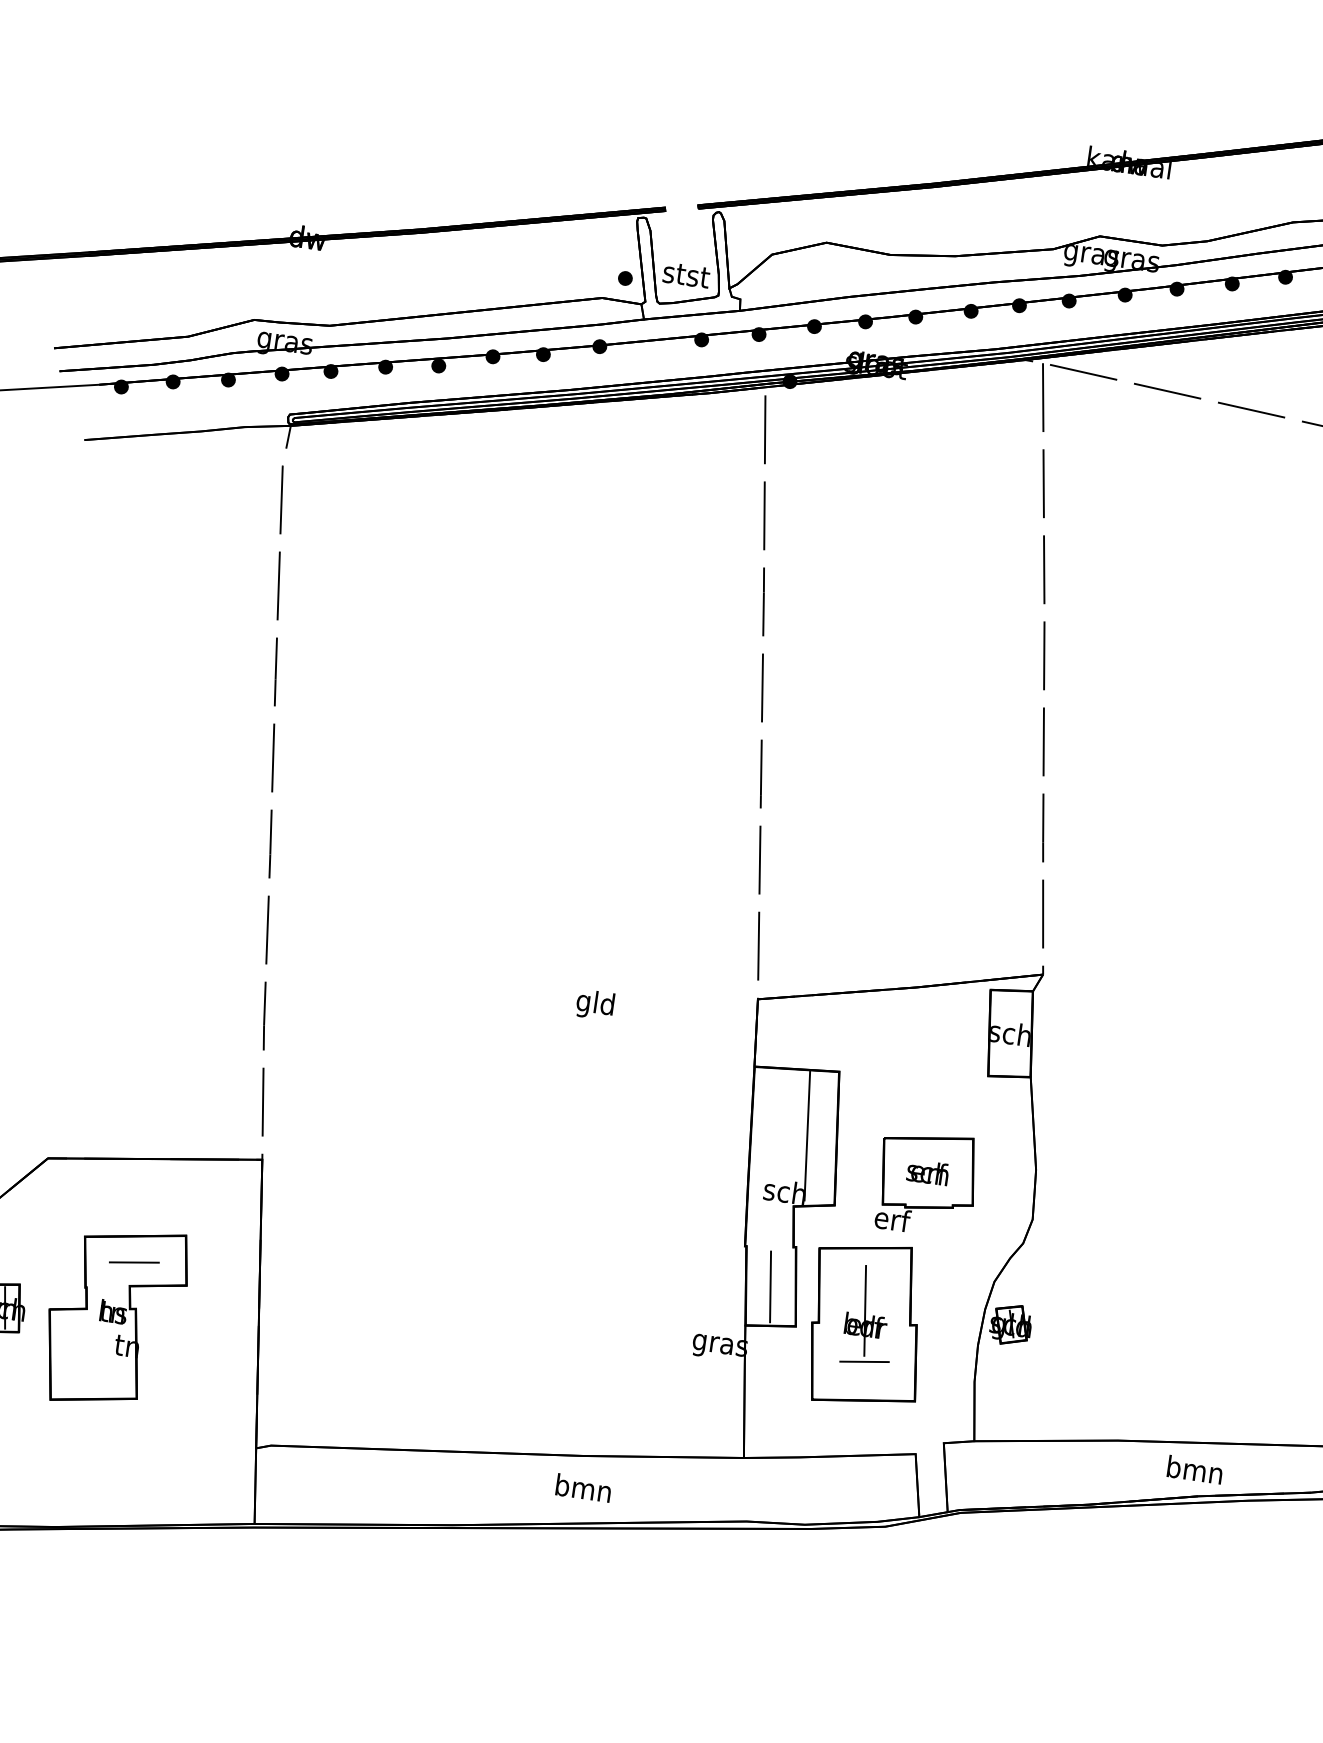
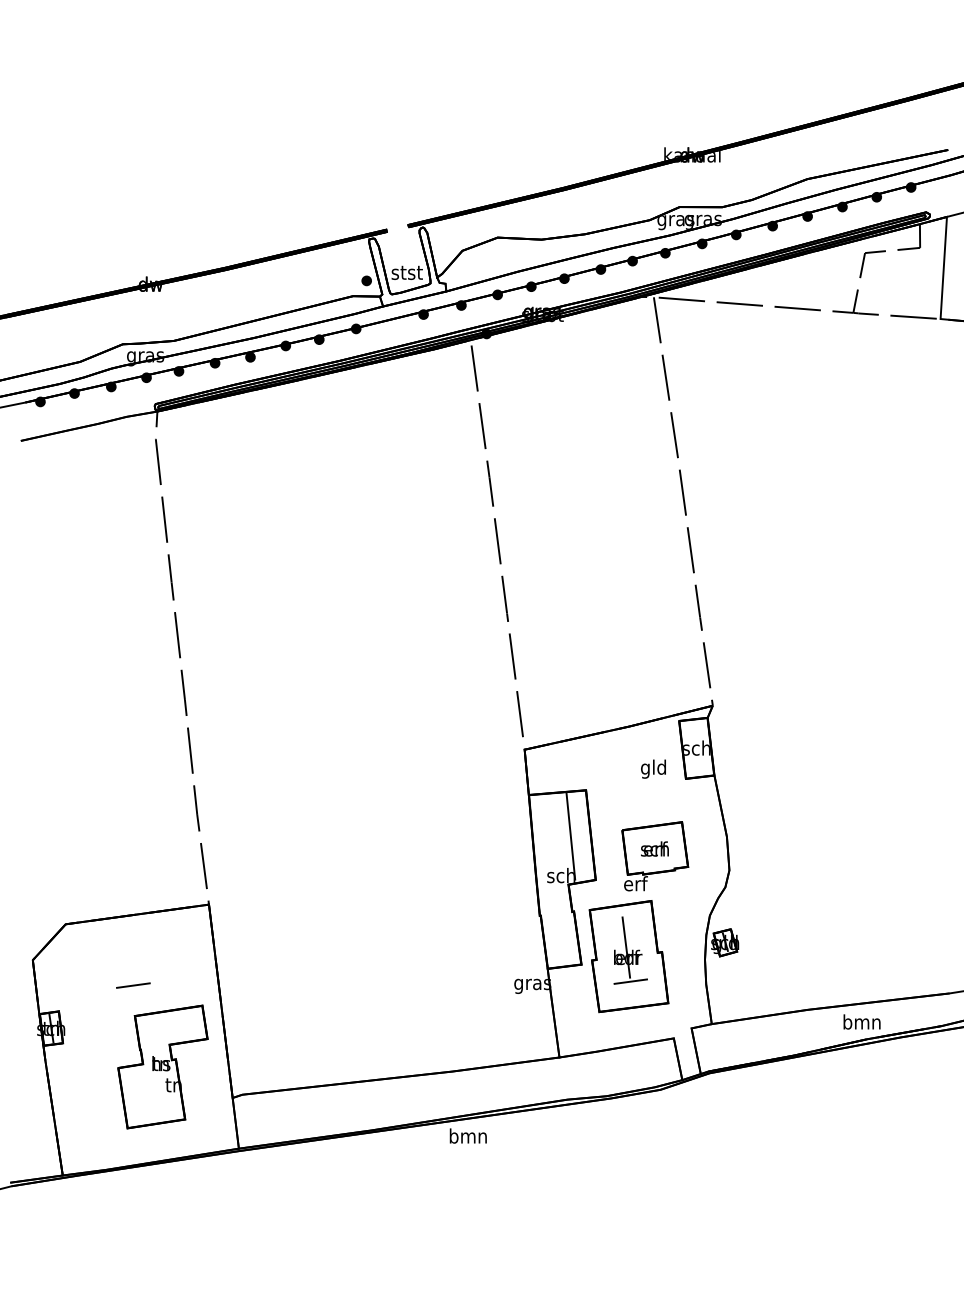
text: (595, 1003) -> (653, 768), moved
line: (770, 1286) -> (560, 940), removed
part: (114, 1316) -> (162, 1066), moved
text: (582, 1487) -> (467, 1135), moved

